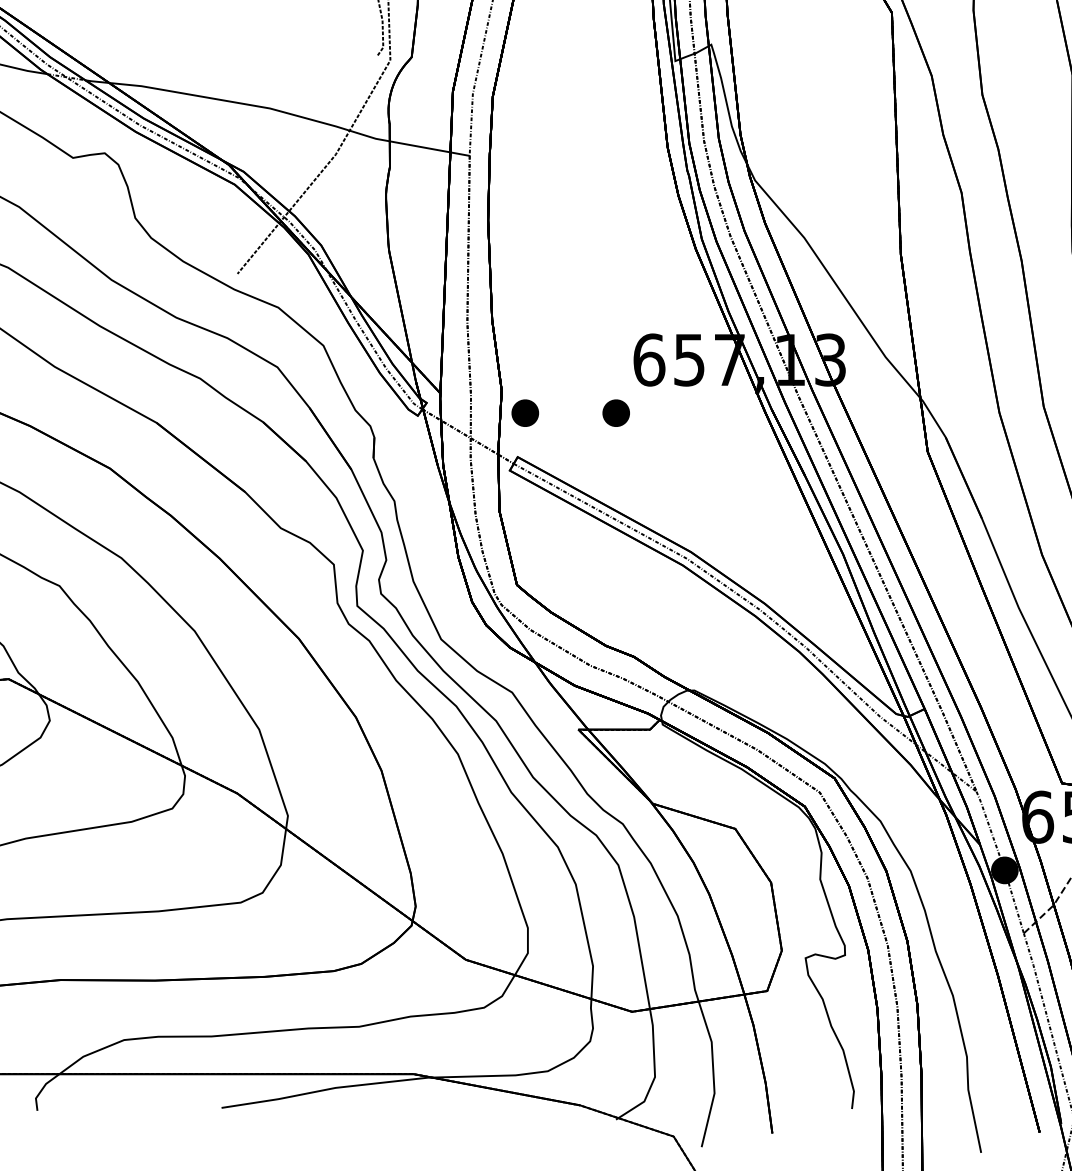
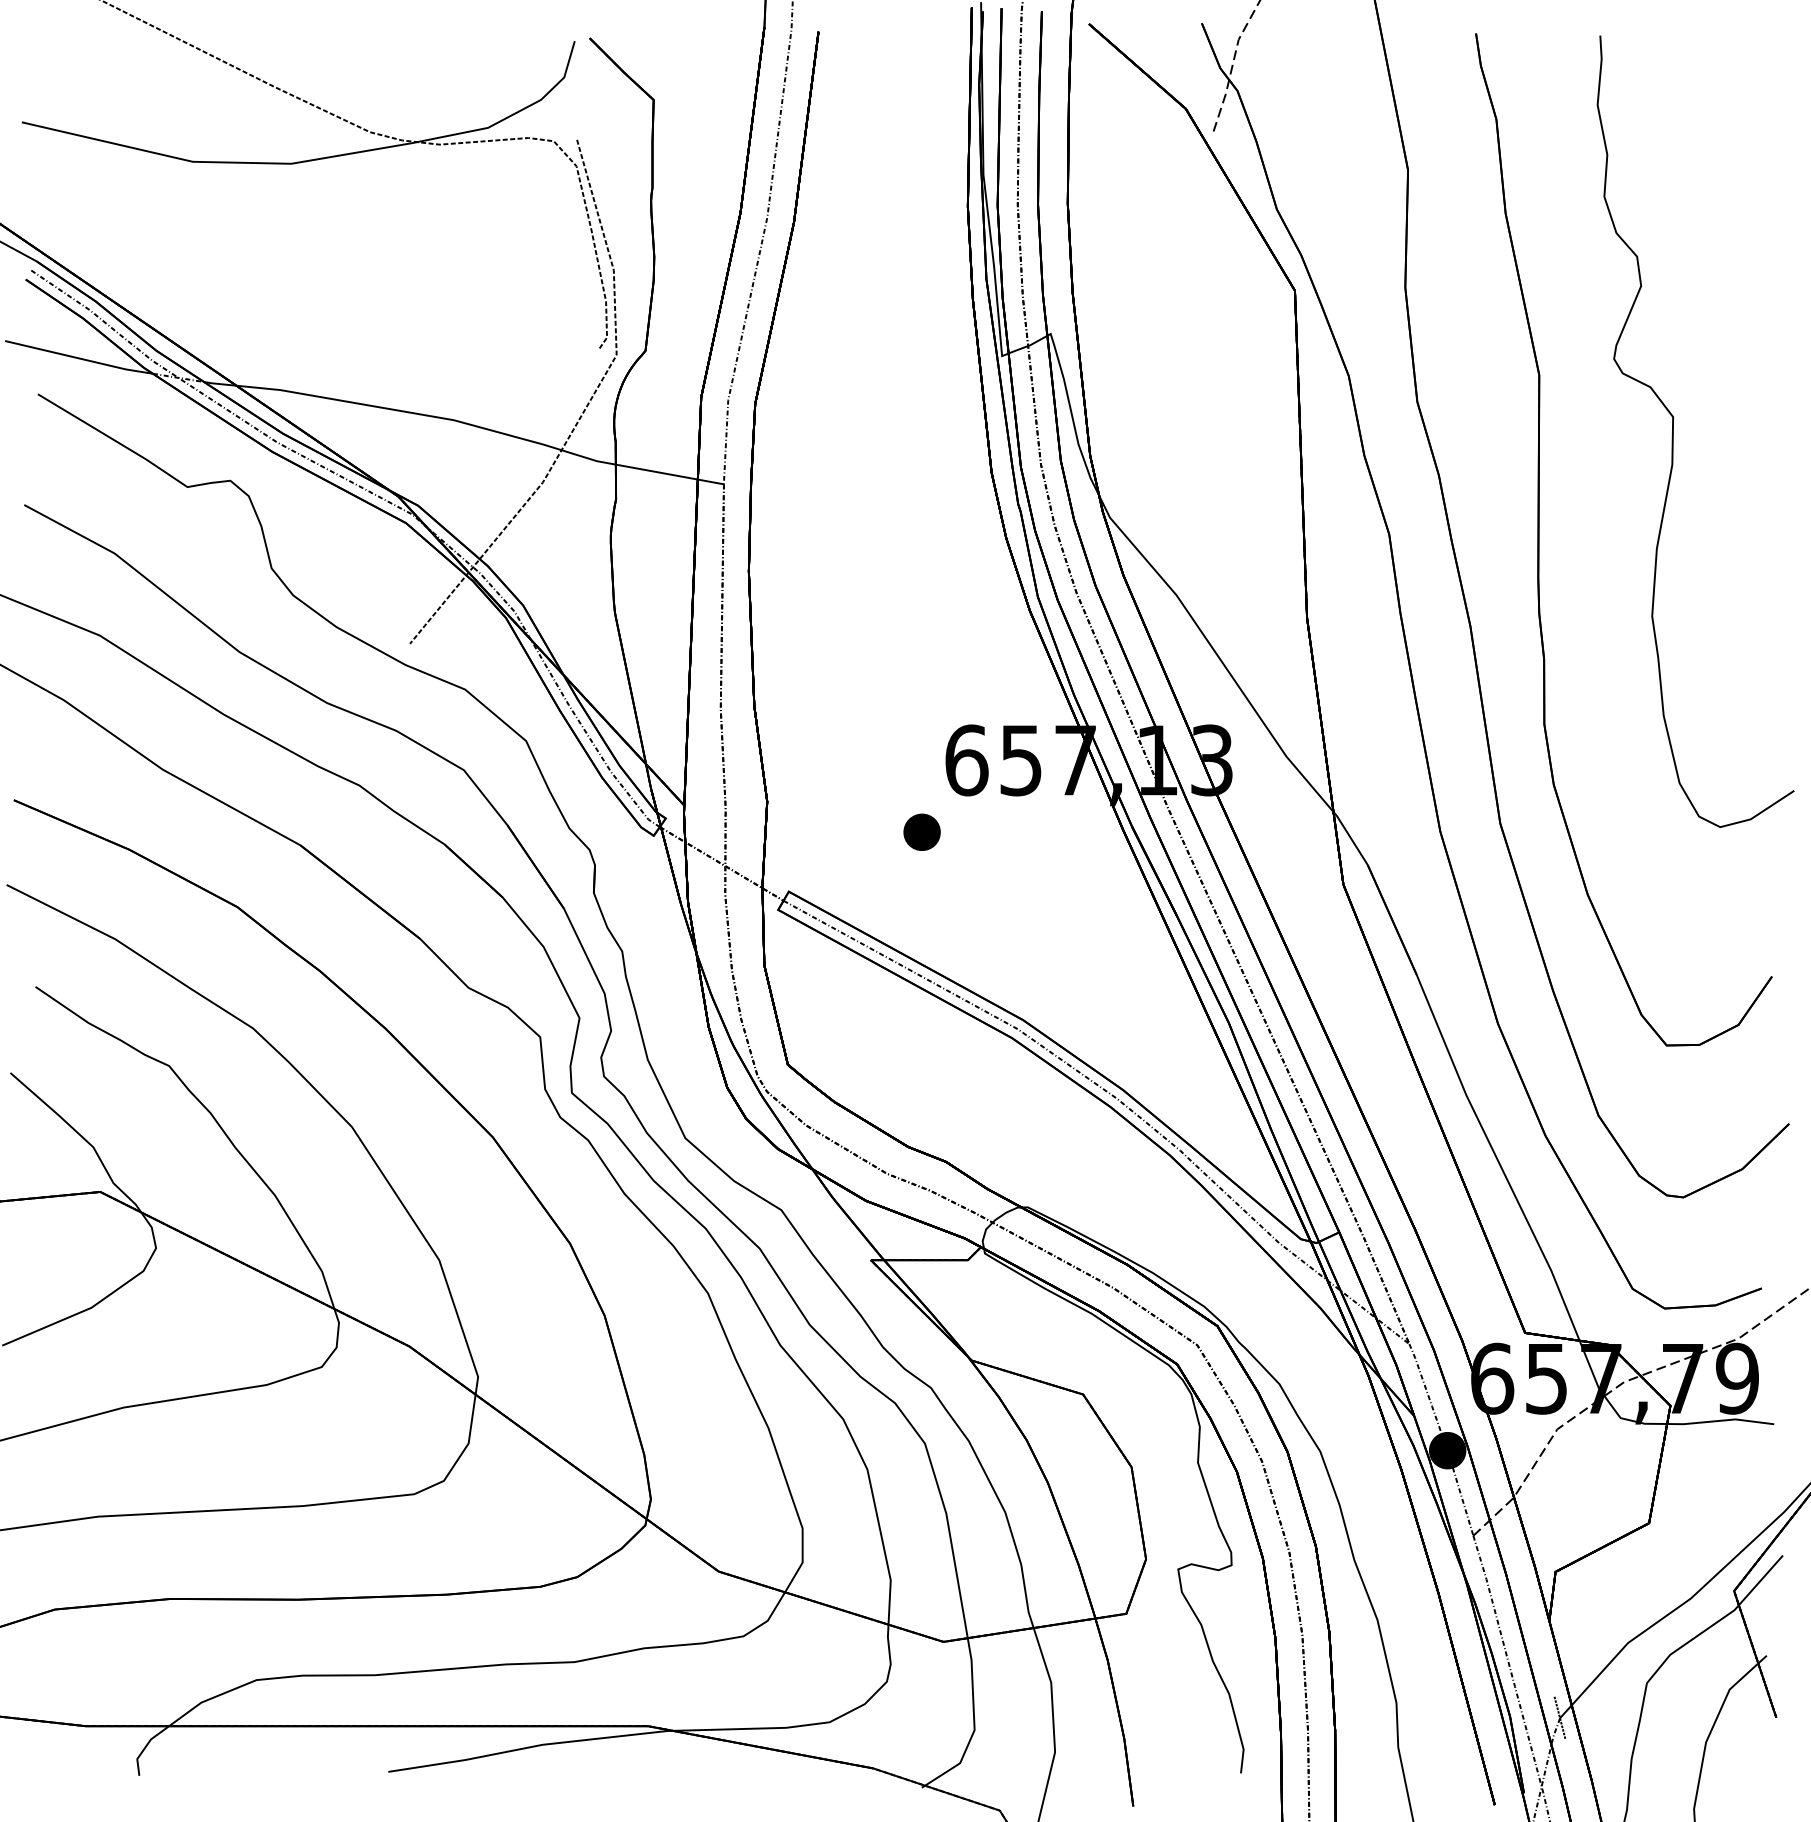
part: (524, 412) -> (798, 831), removed

